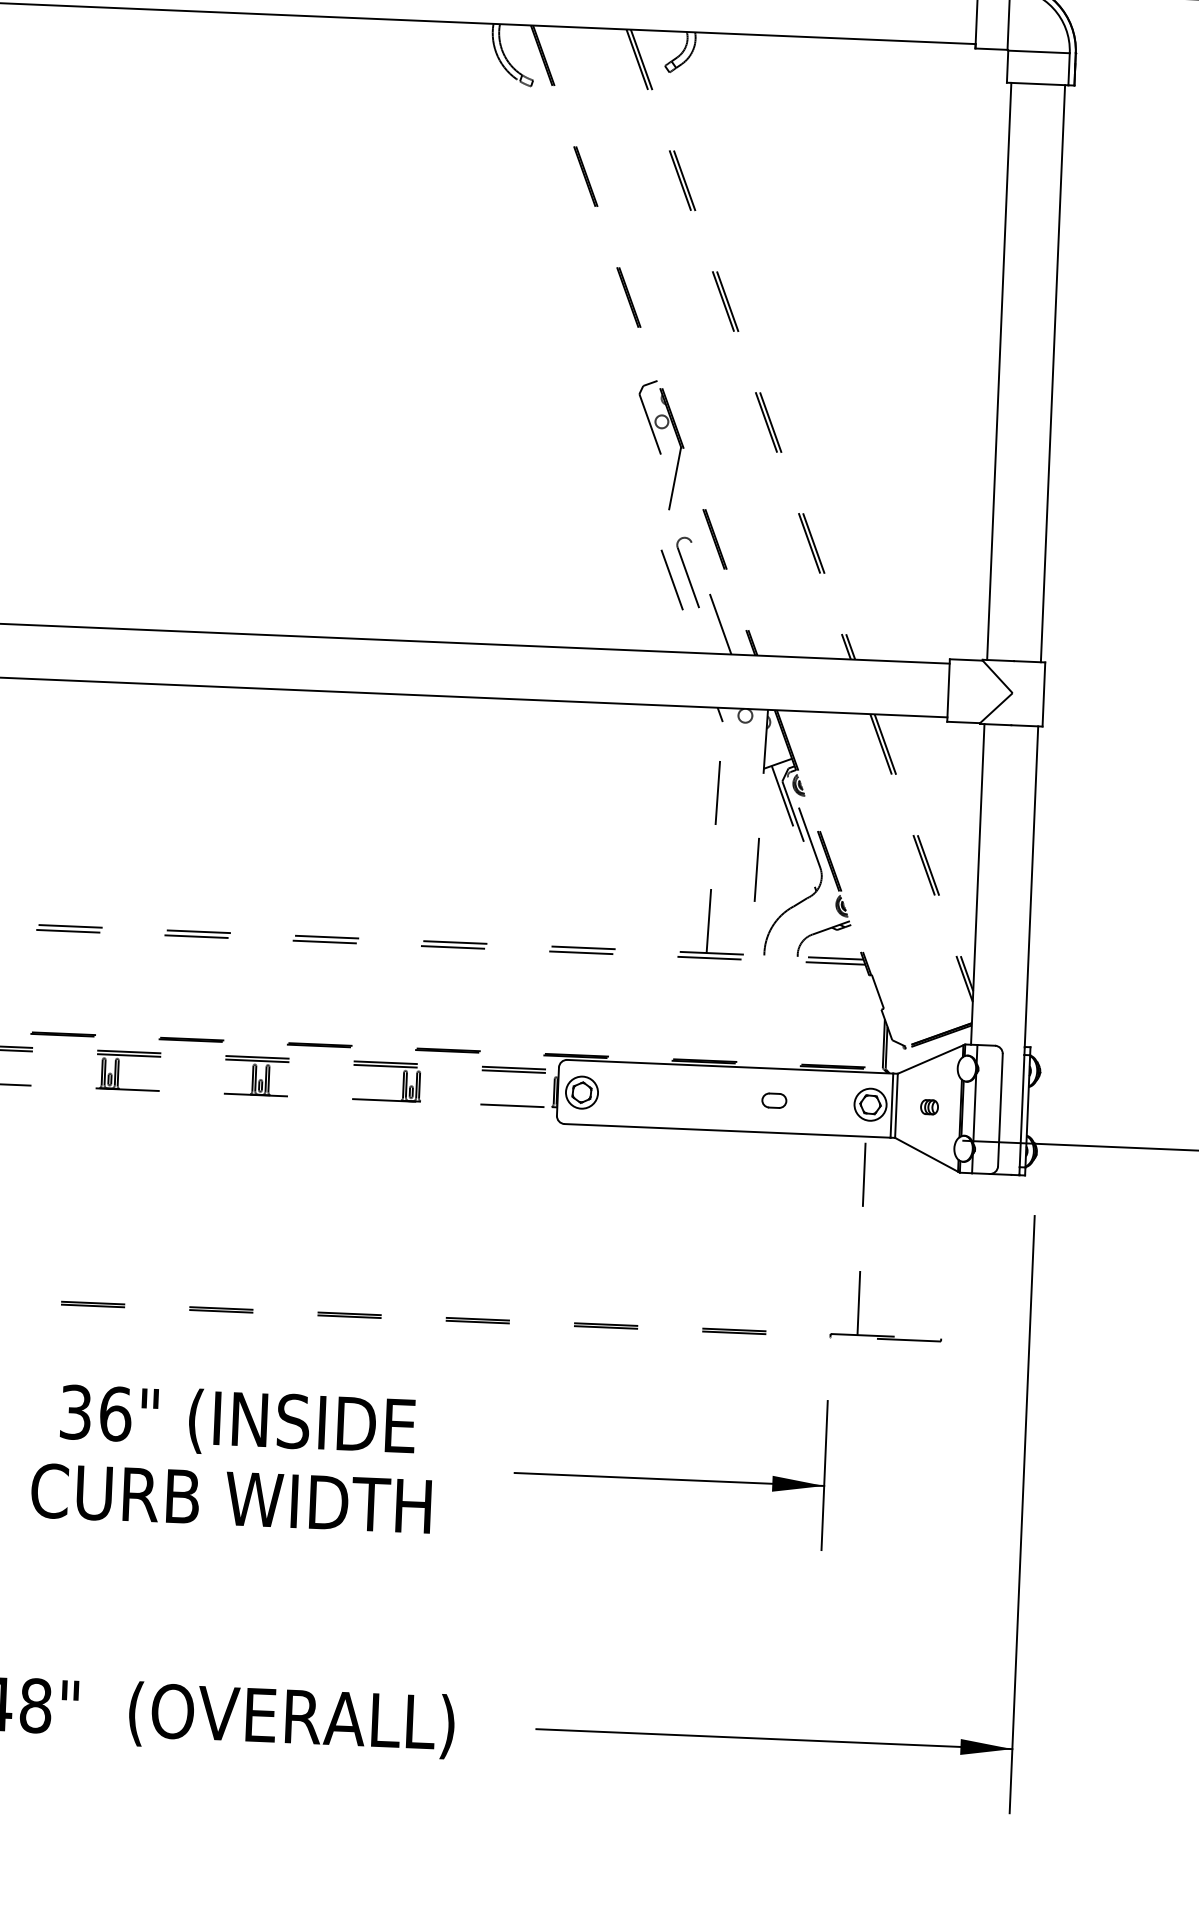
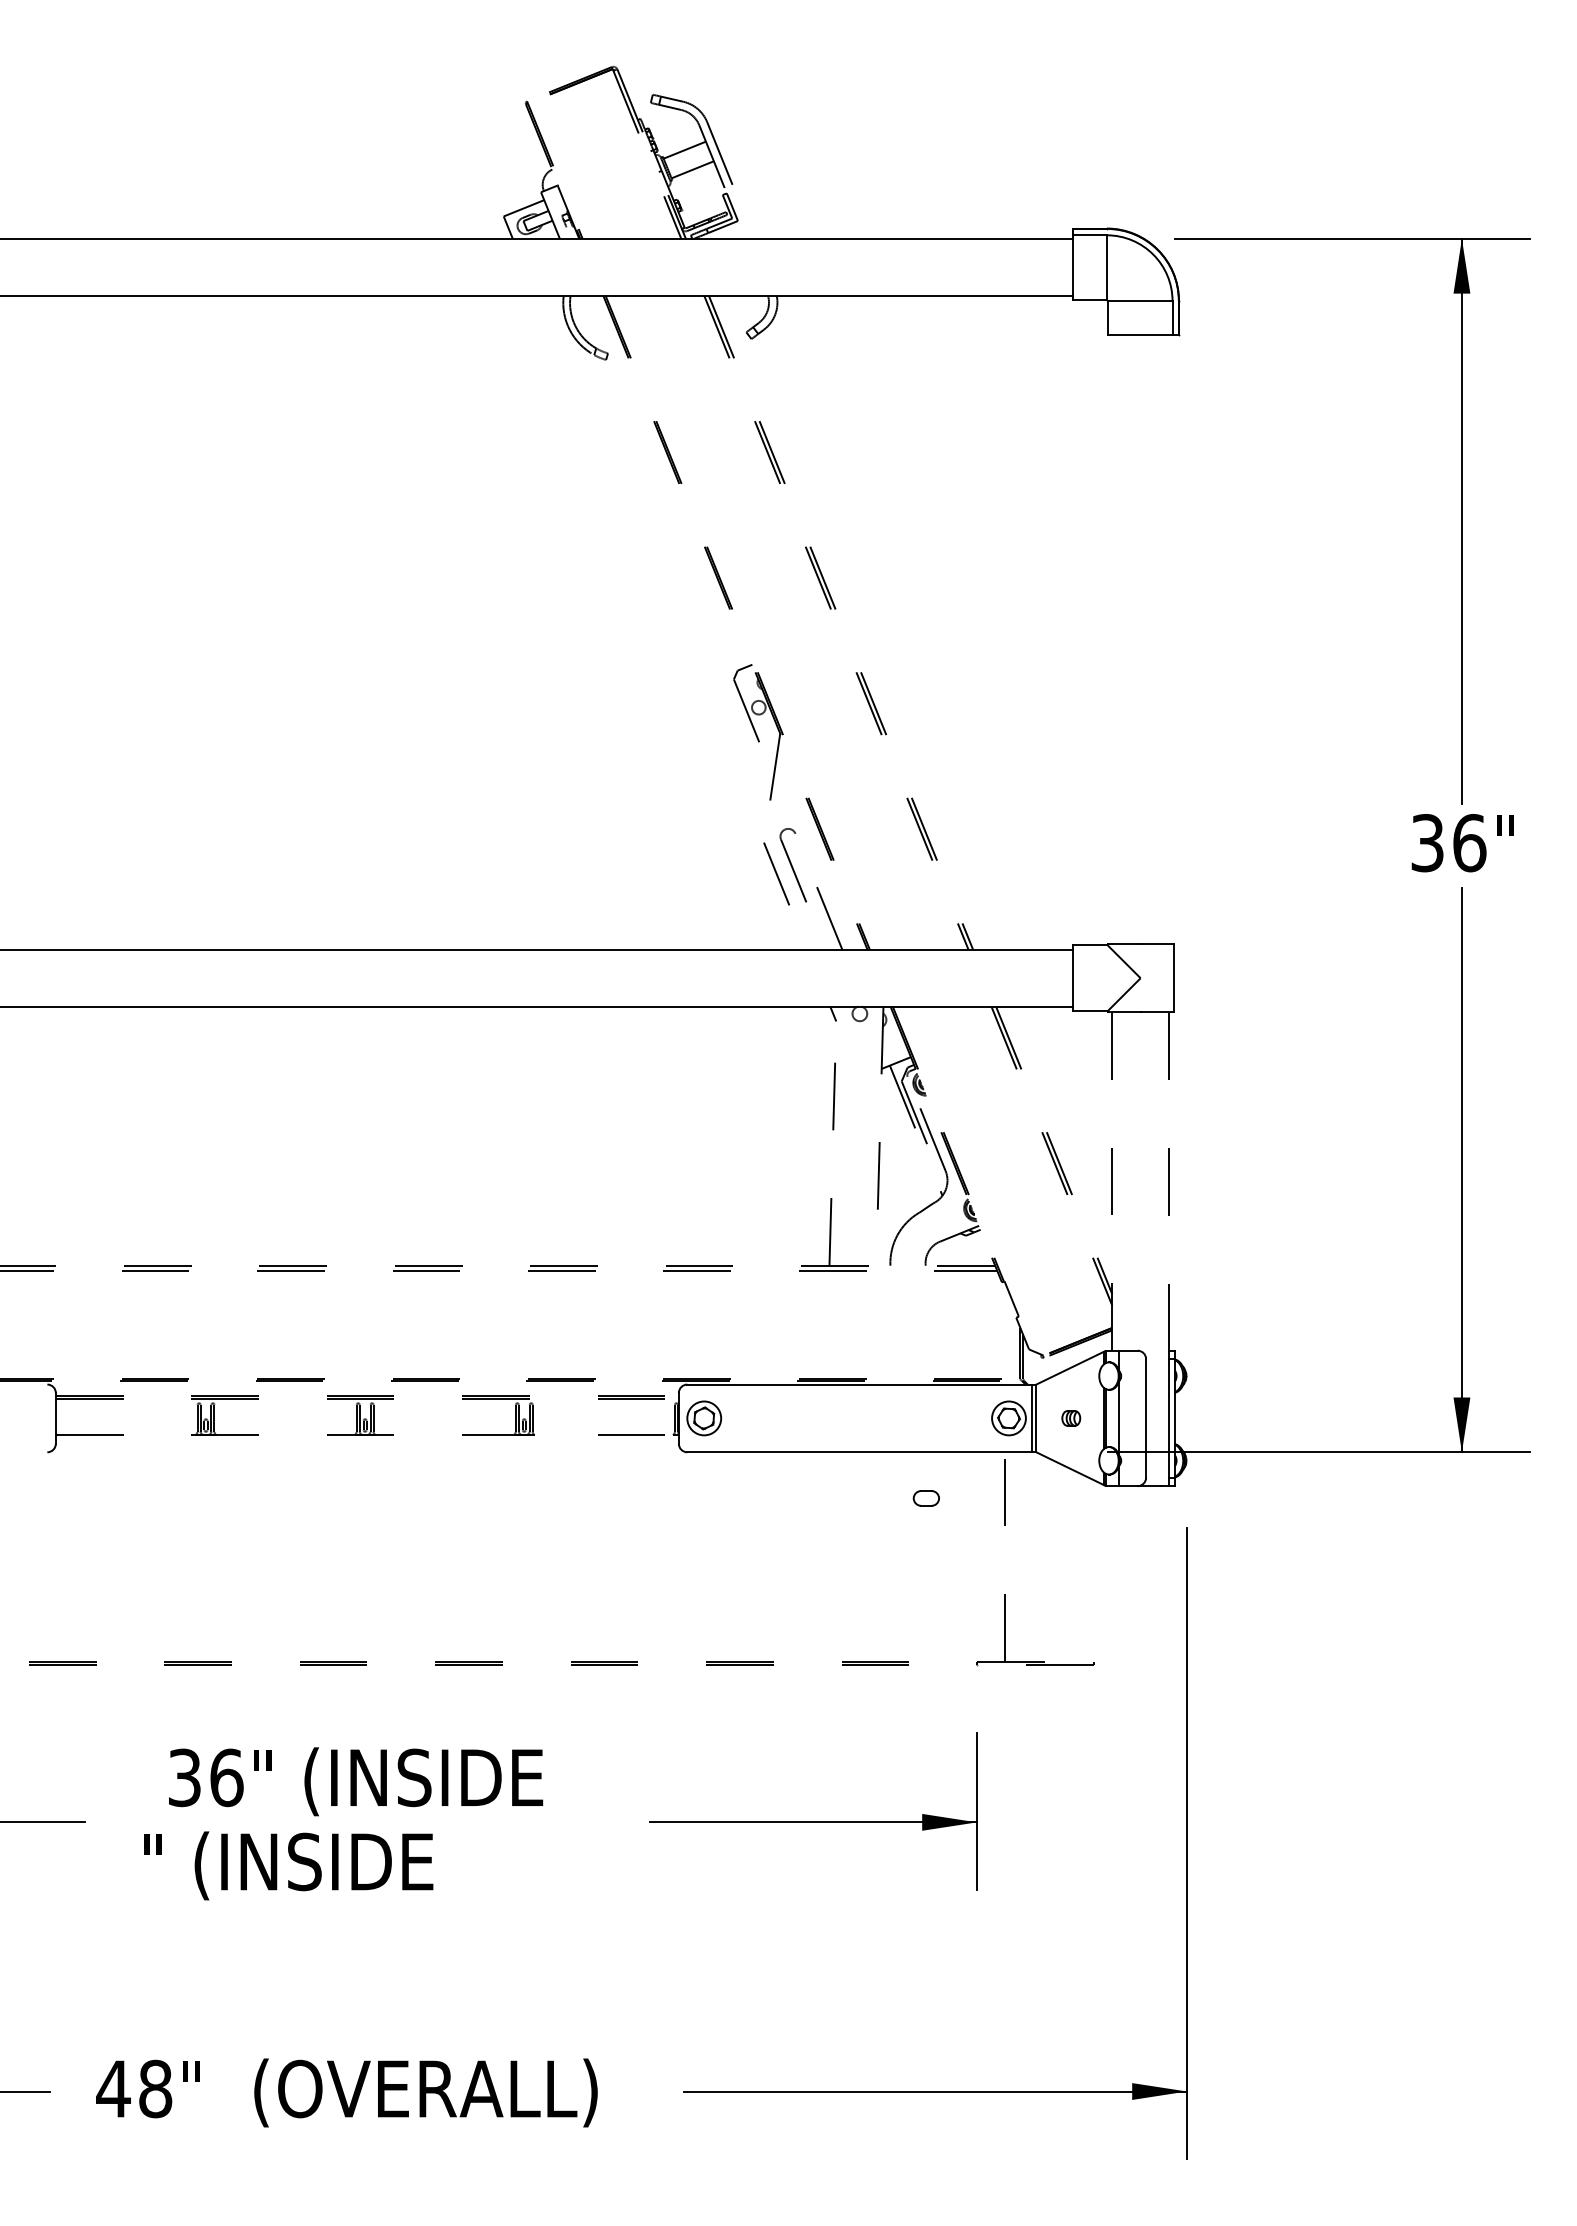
line: (999, 371) -> (1112, 639), removed
line: (1053, 373) -> (1169, 639), removed
line: (977, 884) -> (1112, 1181), solid -> dashed
line: (1031, 886) -> (1169, 1181), solid -> dashed
part: (773, 1100) -> (925, 1498), moved
text: (231, 1502) -> (352, 1865), CURB WIDTH -> " (INSIDE

